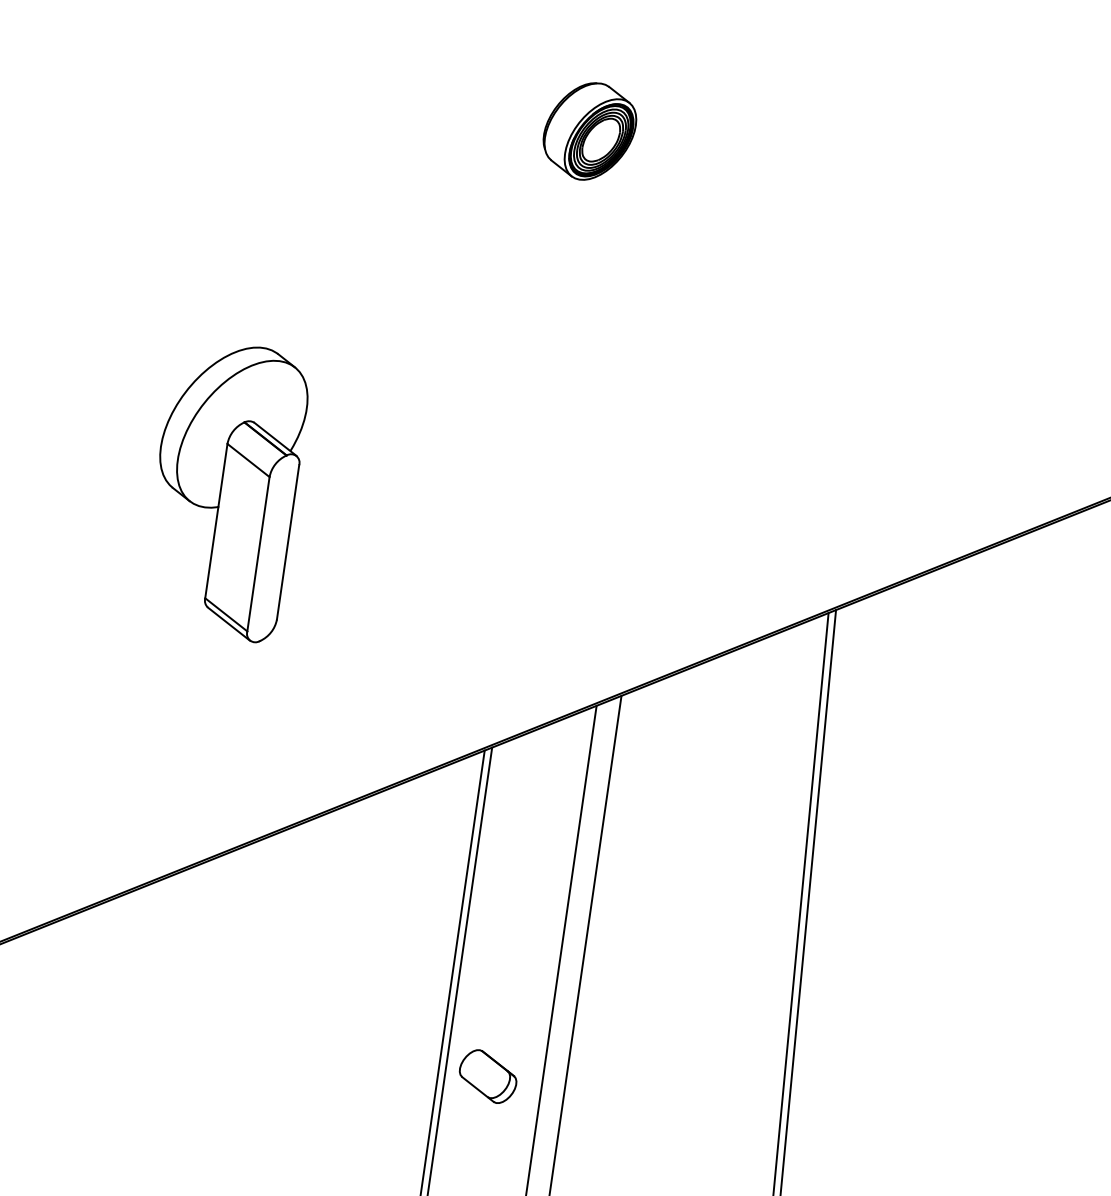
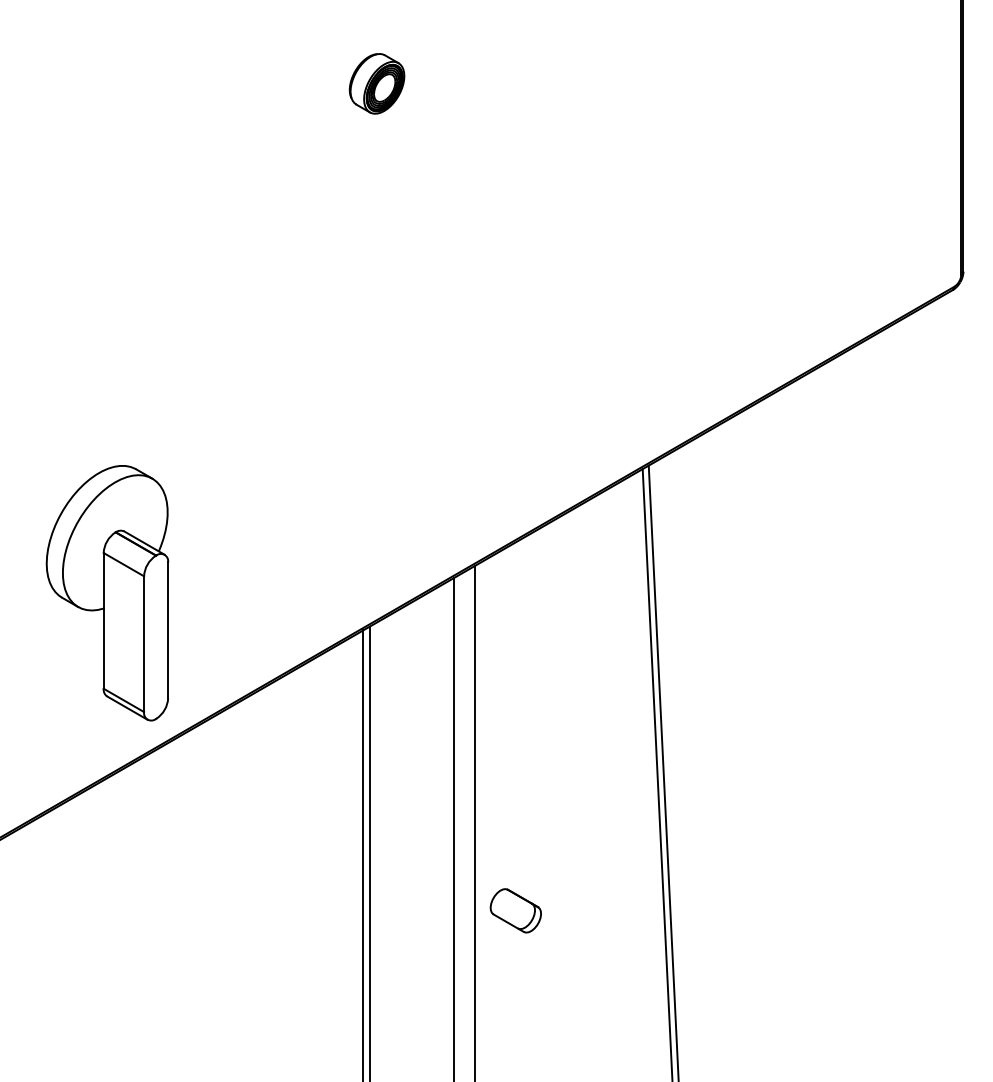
part: (589, 131) -> (376, 83), size x0.7
part: (225, 490) -> (107, 593), moved
part: (487, 1076) -> (515, 910), moved

